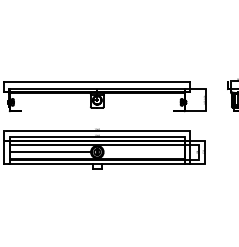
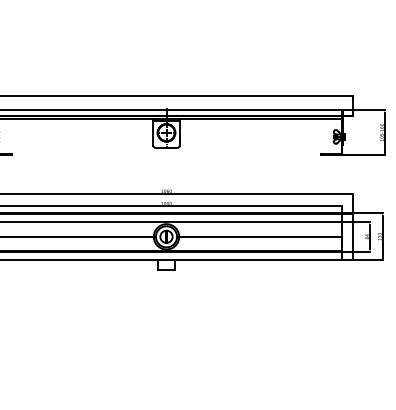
line: (143, 152) -> (259, 237), added

